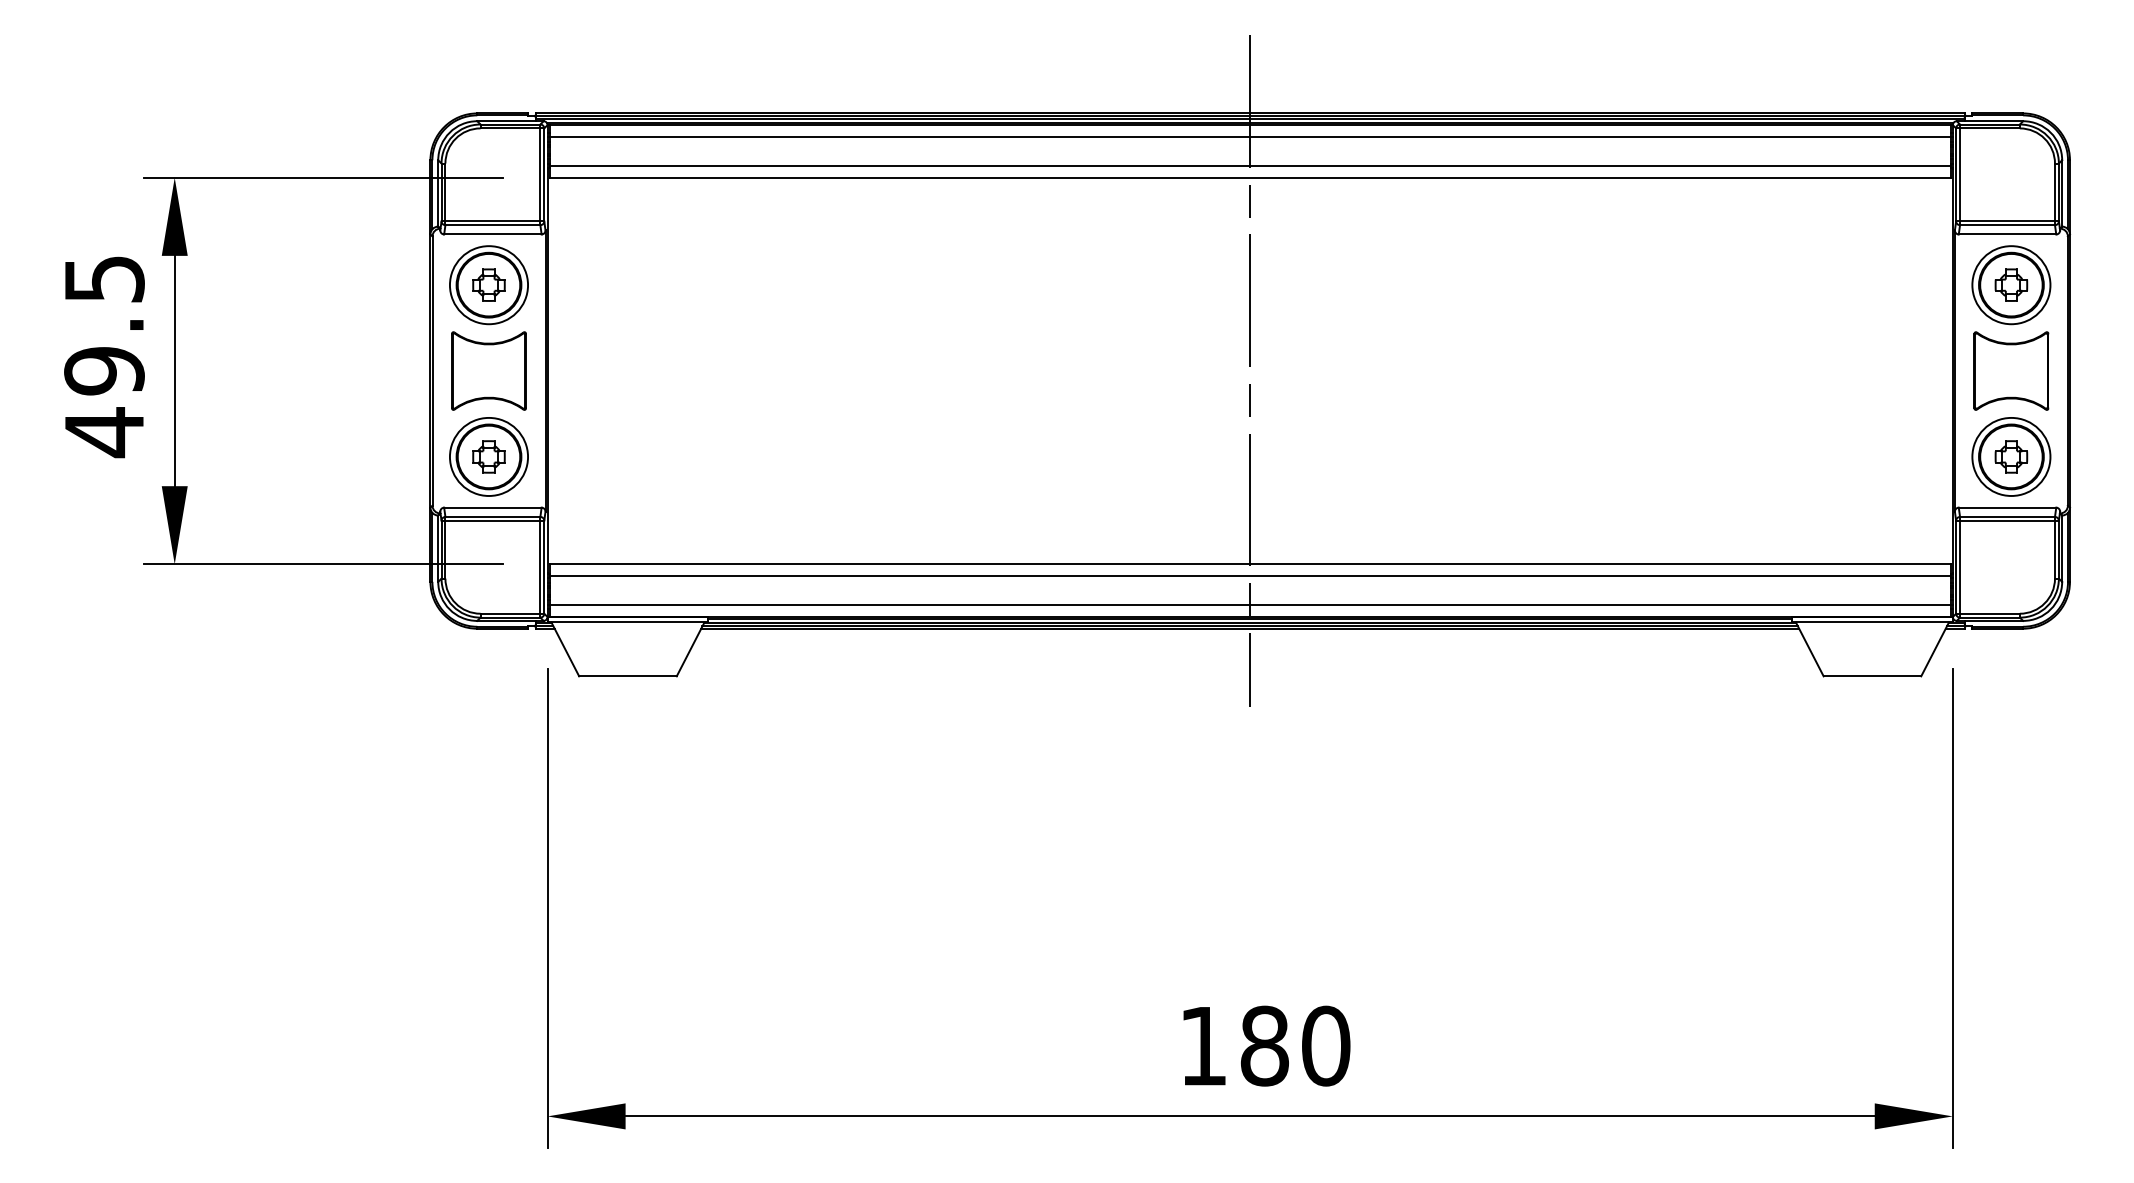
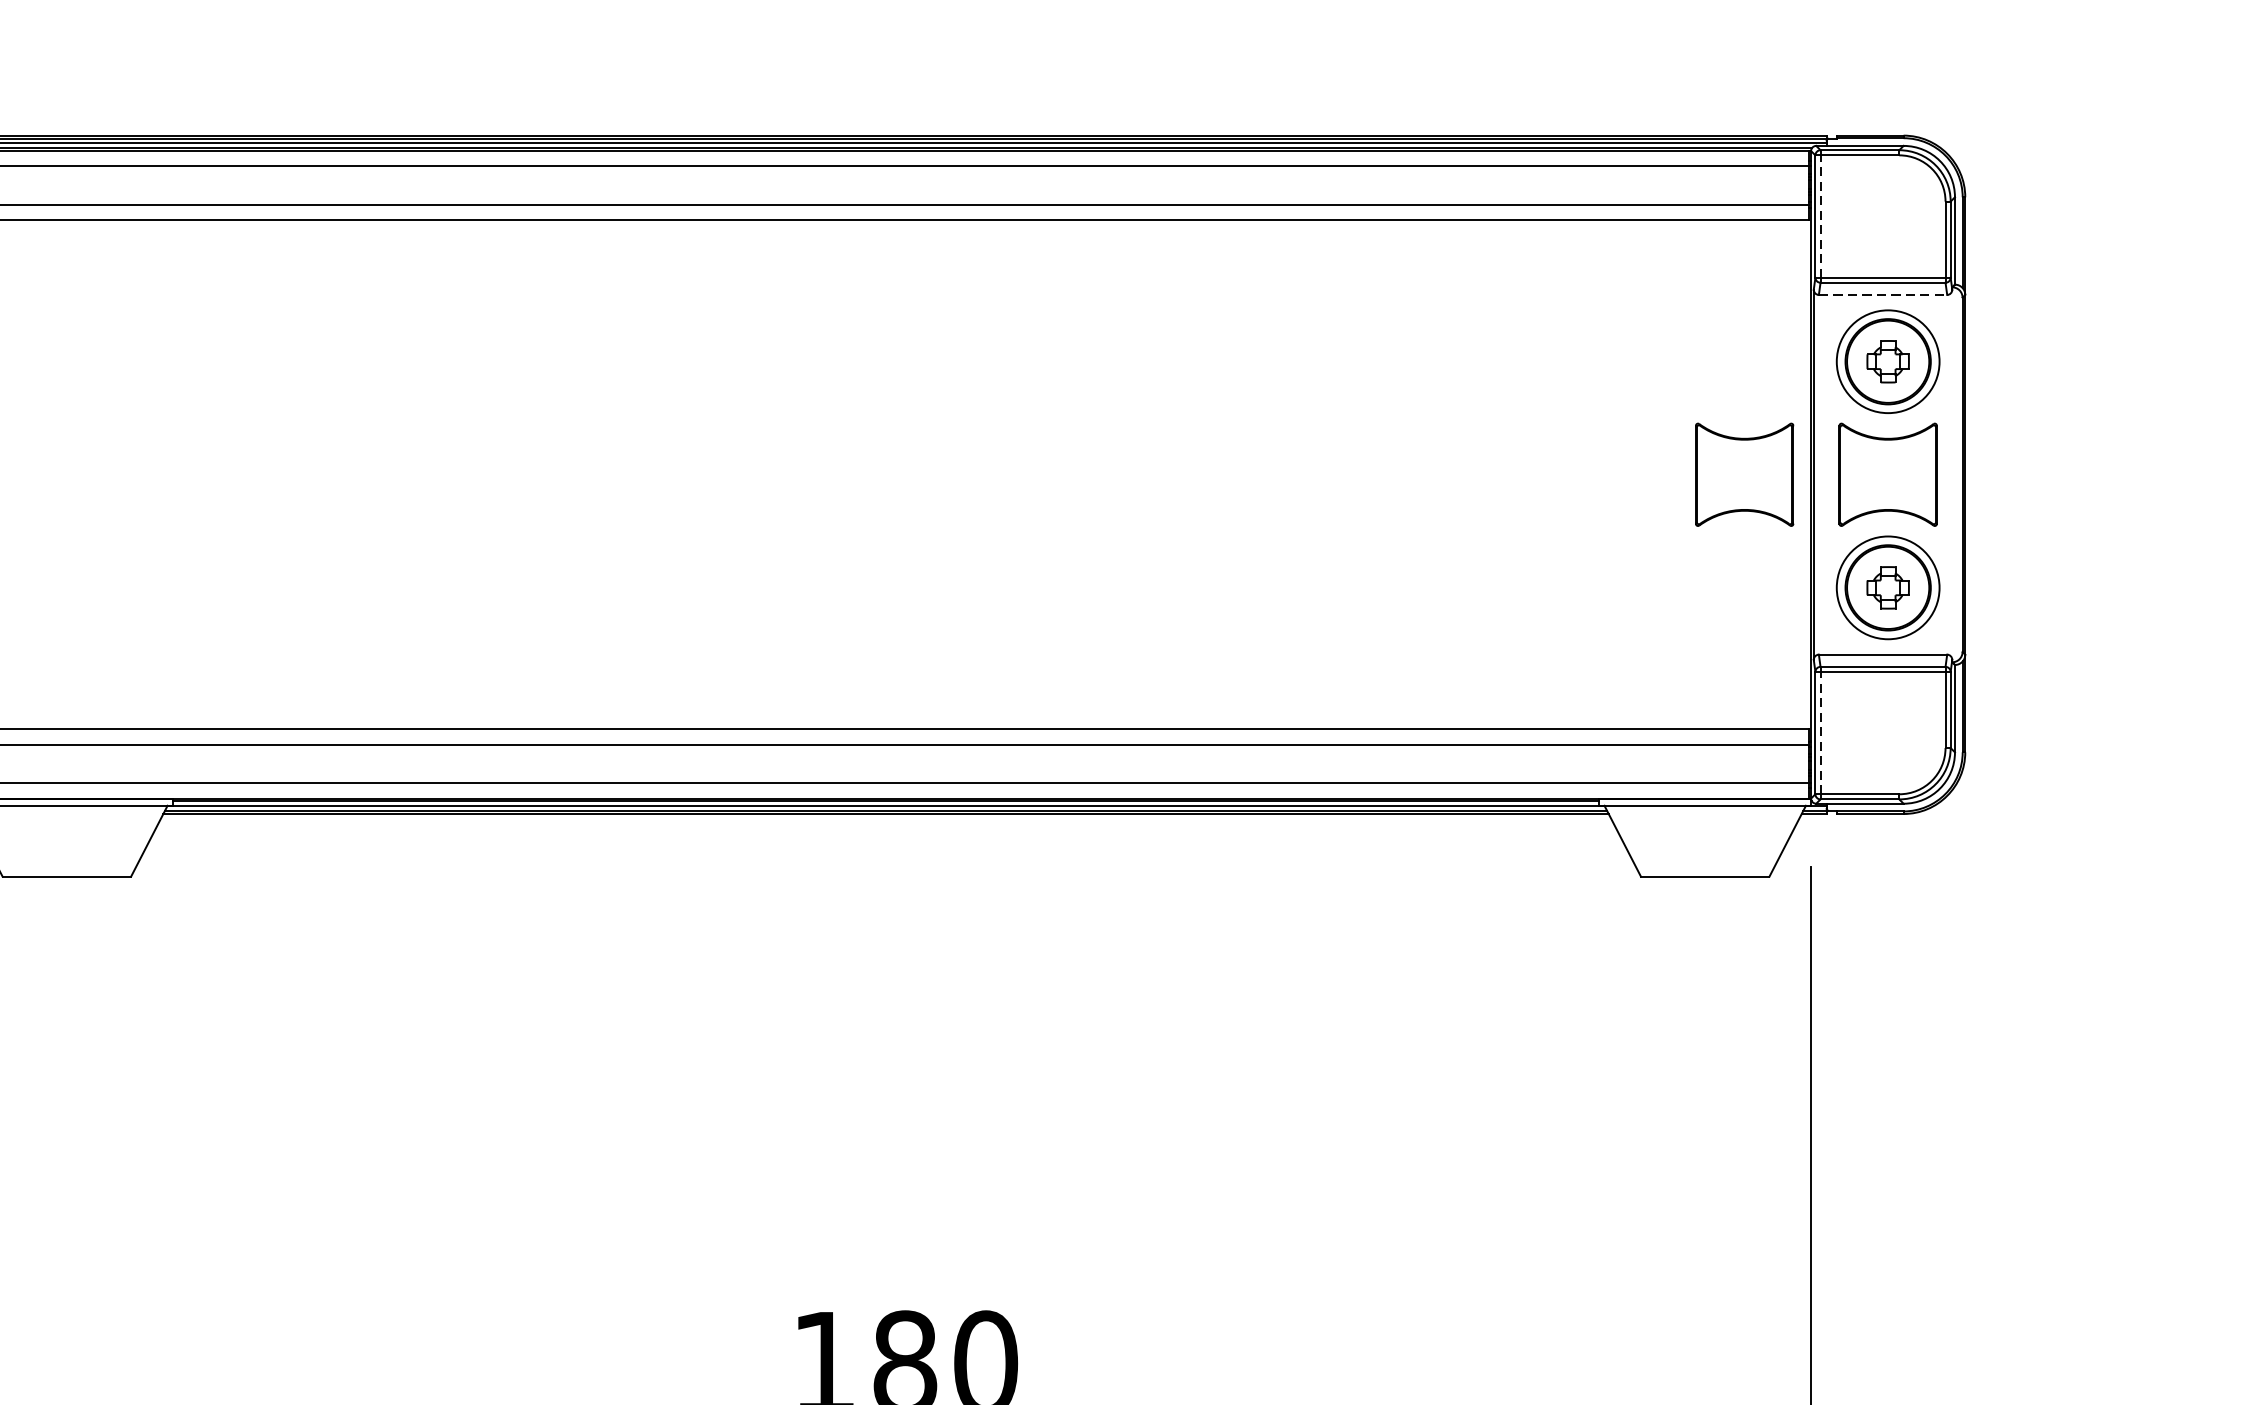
line: (1960, 174) -> (1821, 216), solid -> dashed
line: (2007, 234) -> (1883, 295), solid -> dashed
line: (1250, 370) -> (886, 474), removed
part: (1902, 370) -> (1744, 474), added
line: (1960, 566) -> (1821, 732), solid -> dashed

